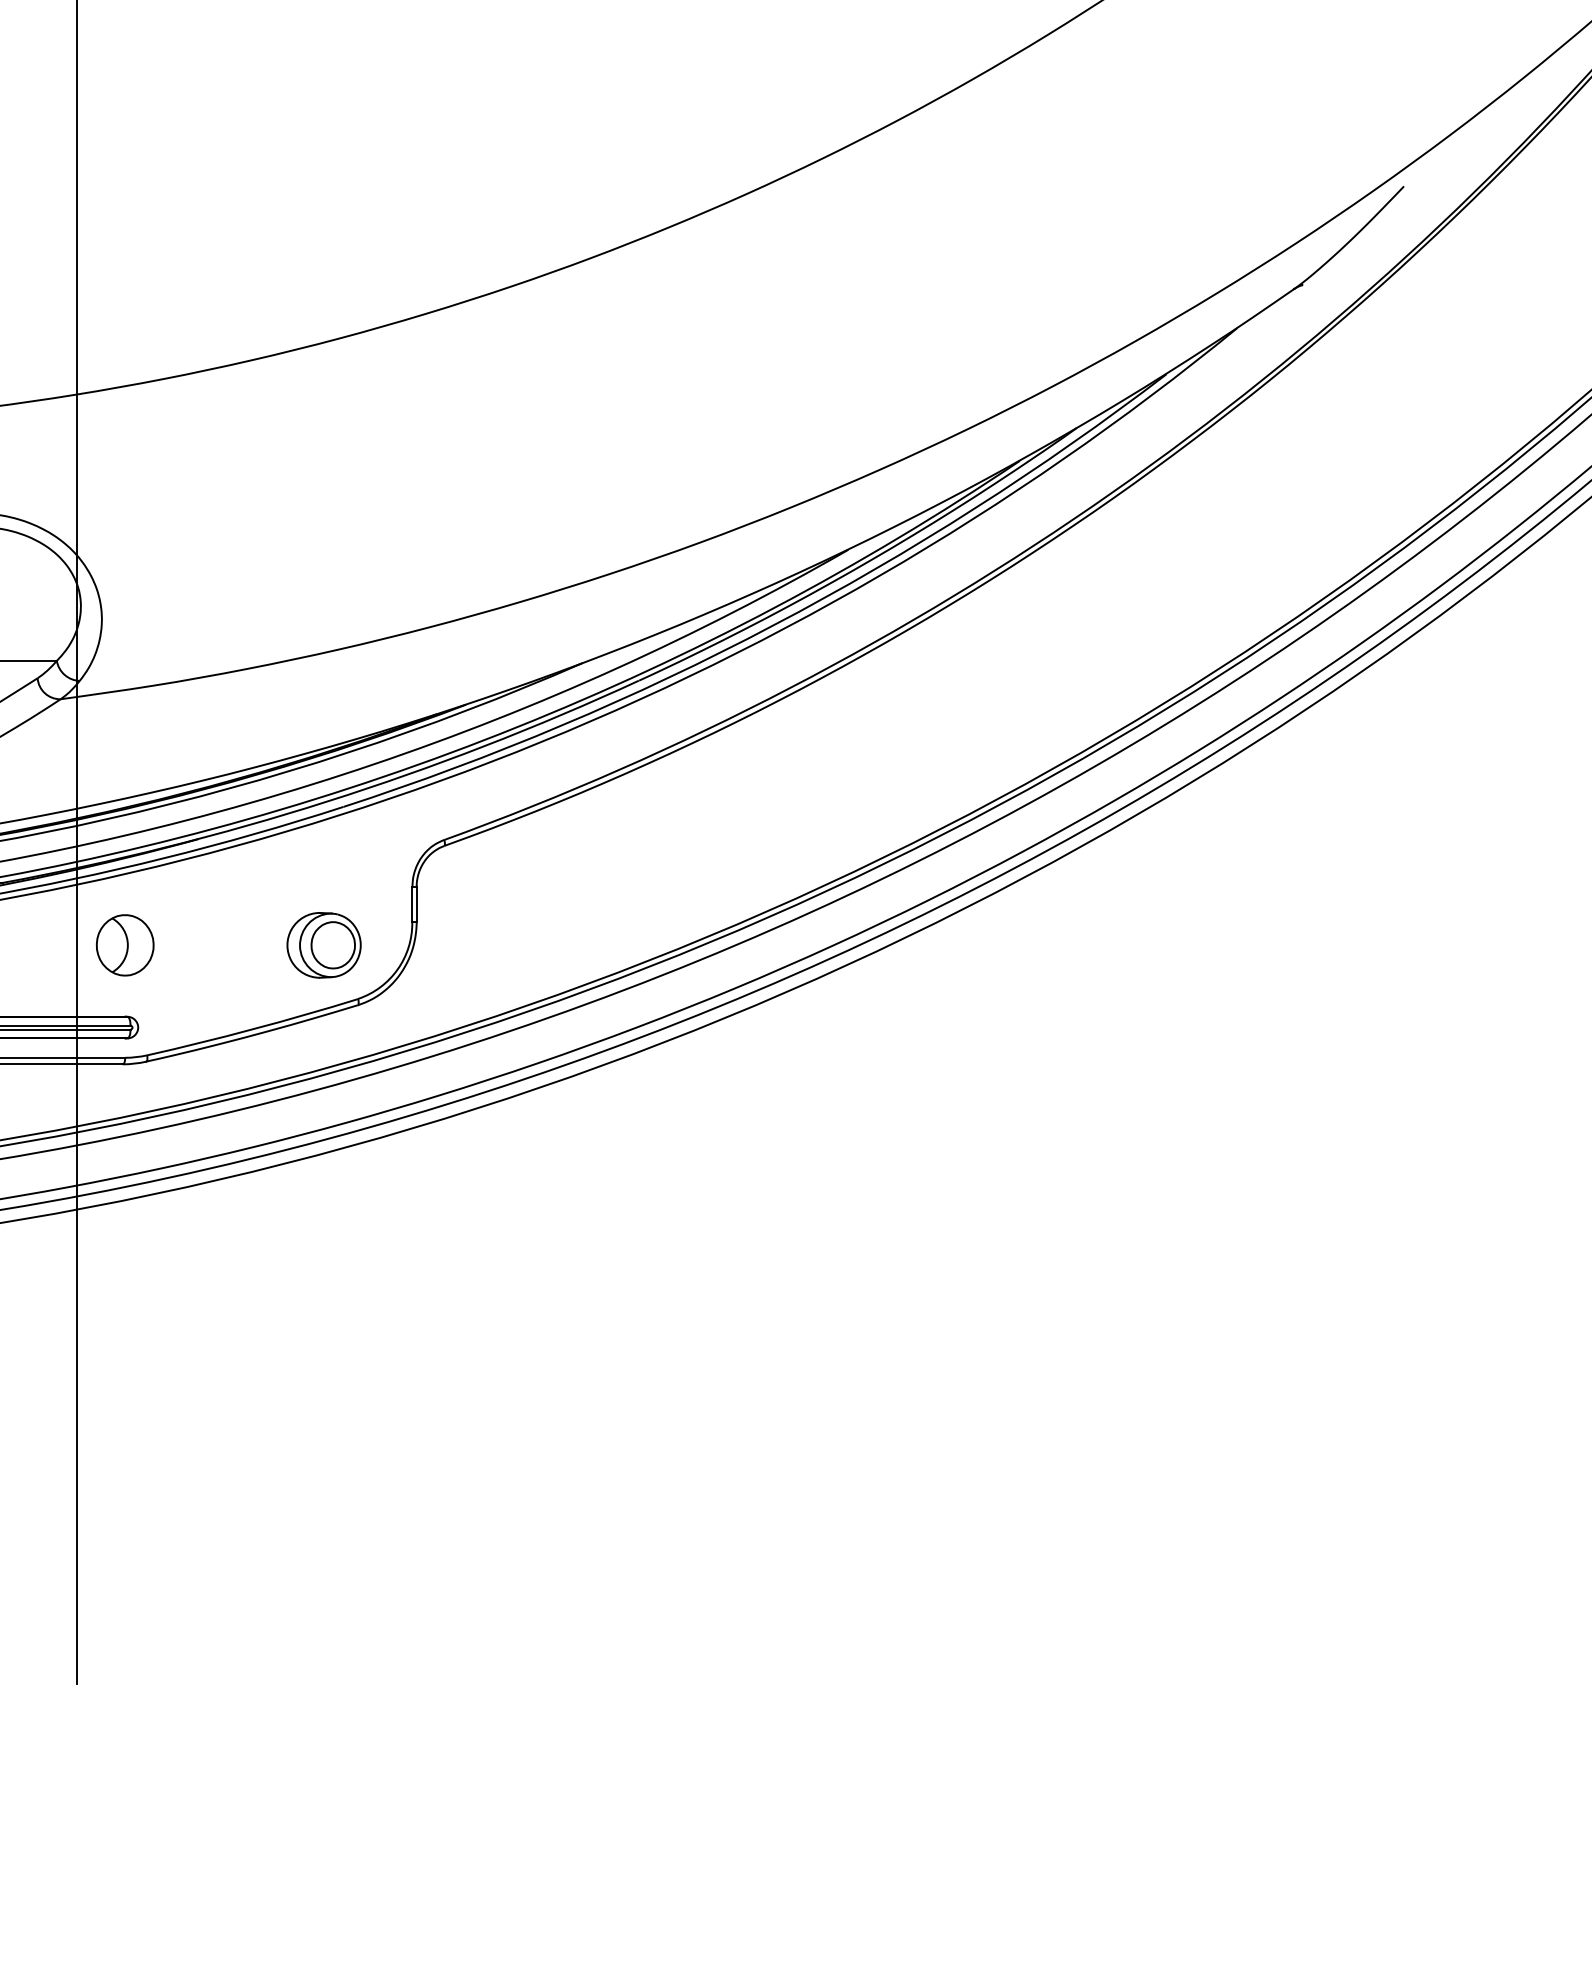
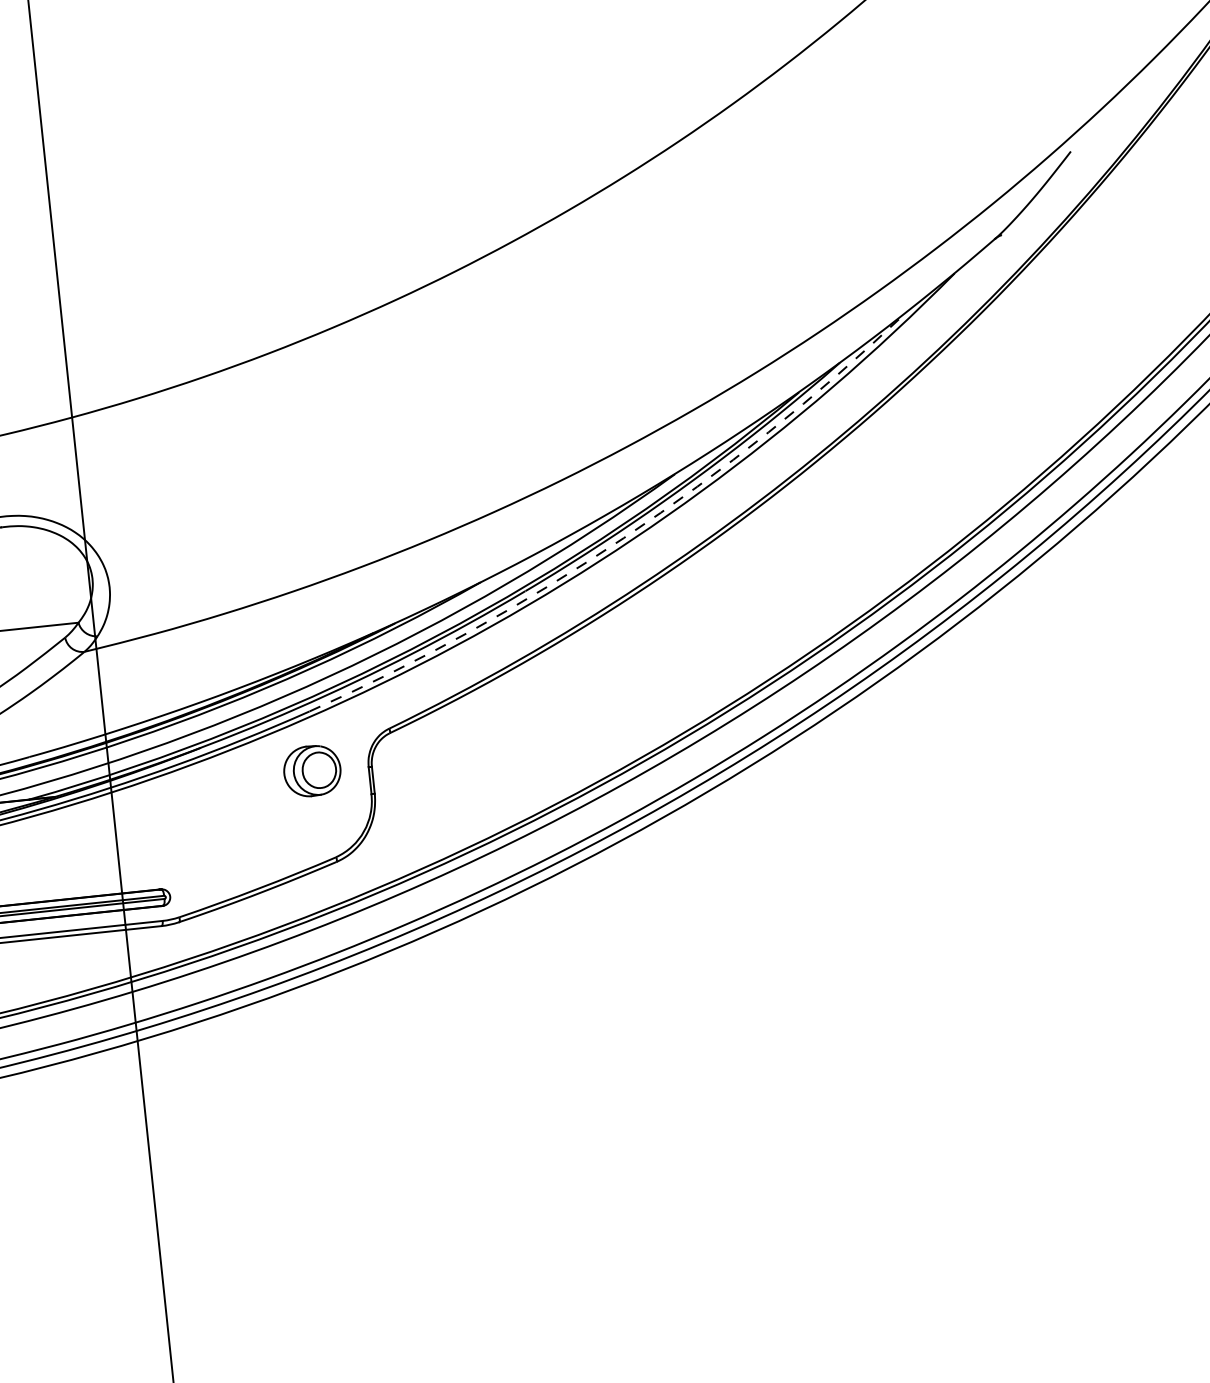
arc: (773, 625) -> (623, 538), solid -> dashed
part: (124, 945) -> (153, 835), removed
part: (323, 945) -> (311, 771), moved

